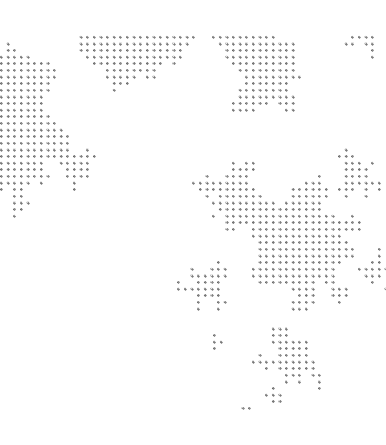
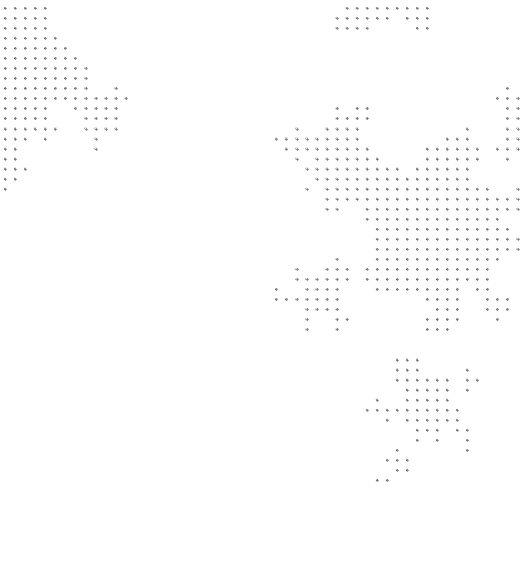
part: (201, 285) -> (311, 294), moved
part: (217, 341) -> (472, 379), moved
part: (245, 408) -> (381, 480), moved

